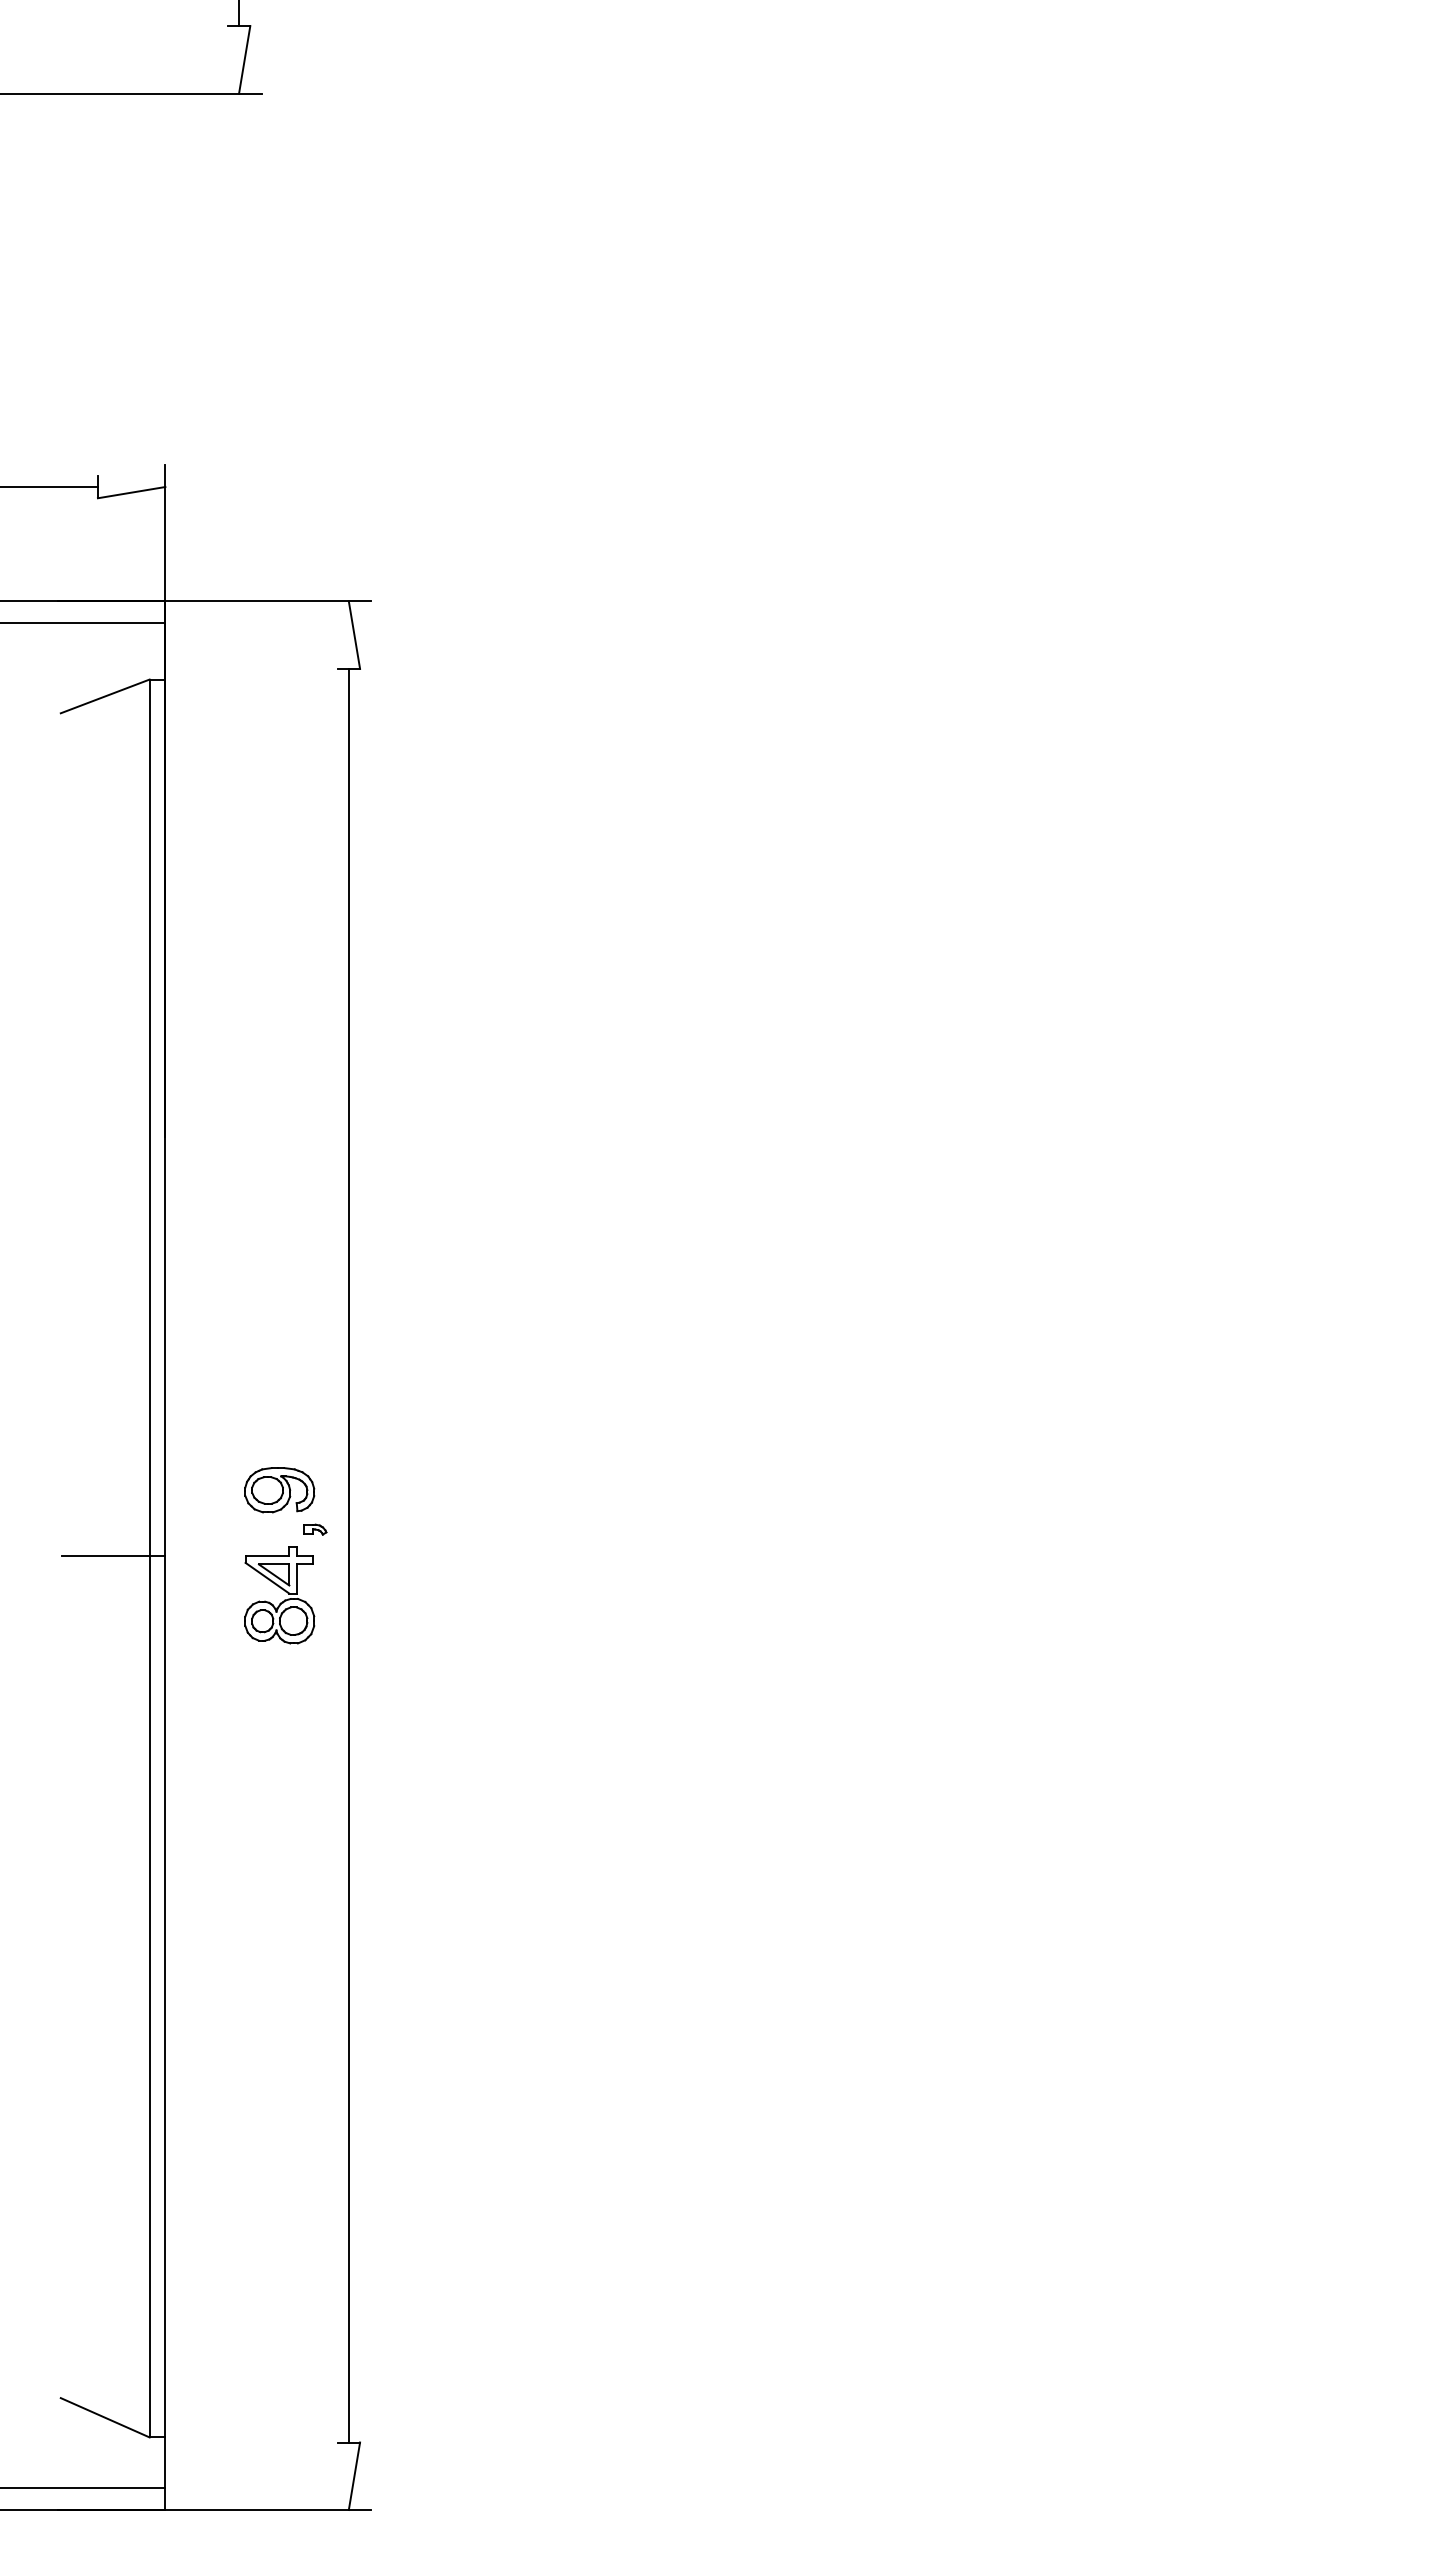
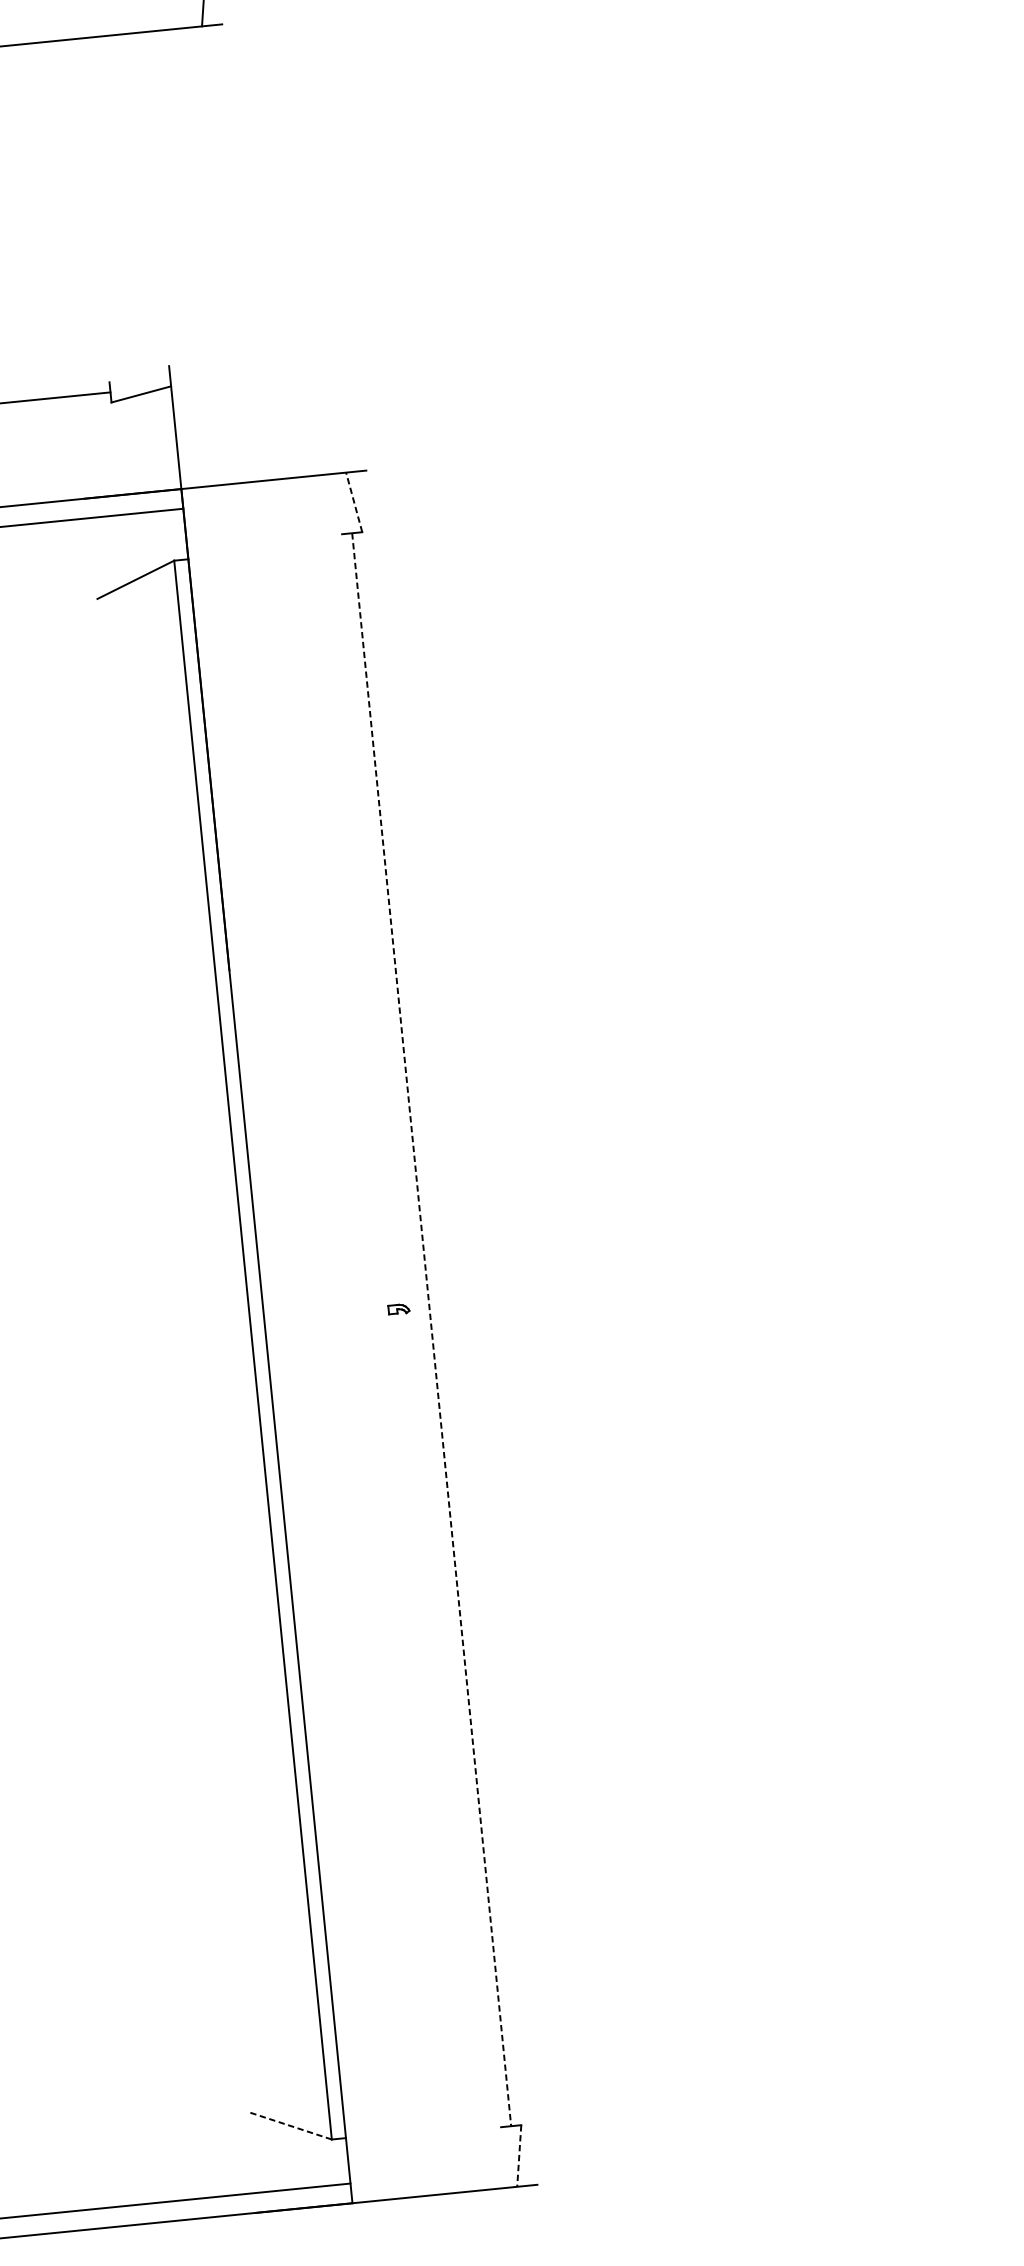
line: (354, 634) -> (354, 501), solid -> dashed
part: (279, 1490) -> (363, 1277), removed
line: (113, 1555) -> (220, 1350), removed
line: (348, 1555) -> (431, 1329), solid -> dashed
part: (281, 1589) -> (374, 1366), removed
line: (105, 2417) -> (290, 2125), solid -> dashed
line: (354, 2476) -> (519, 2156), solid -> dashed

